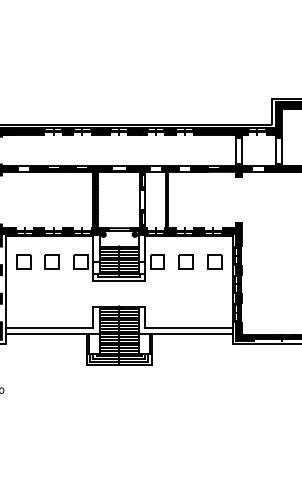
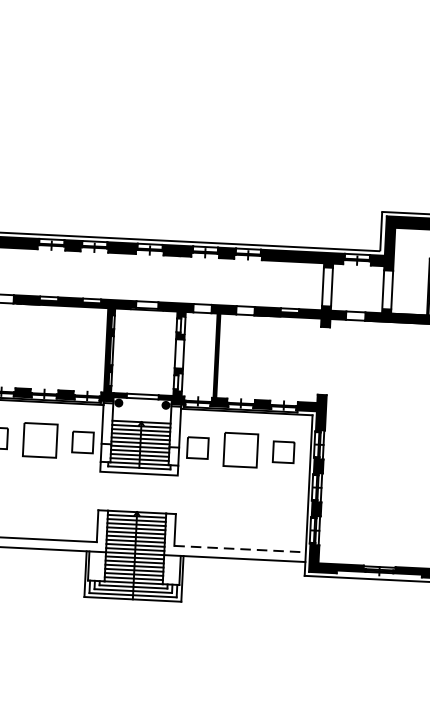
part: (51, 261) -> (38, 439), size x1.6
part: (185, 261) -> (239, 449), size x1.6
line: (188, 327) -> (239, 548), solid -> dashed

